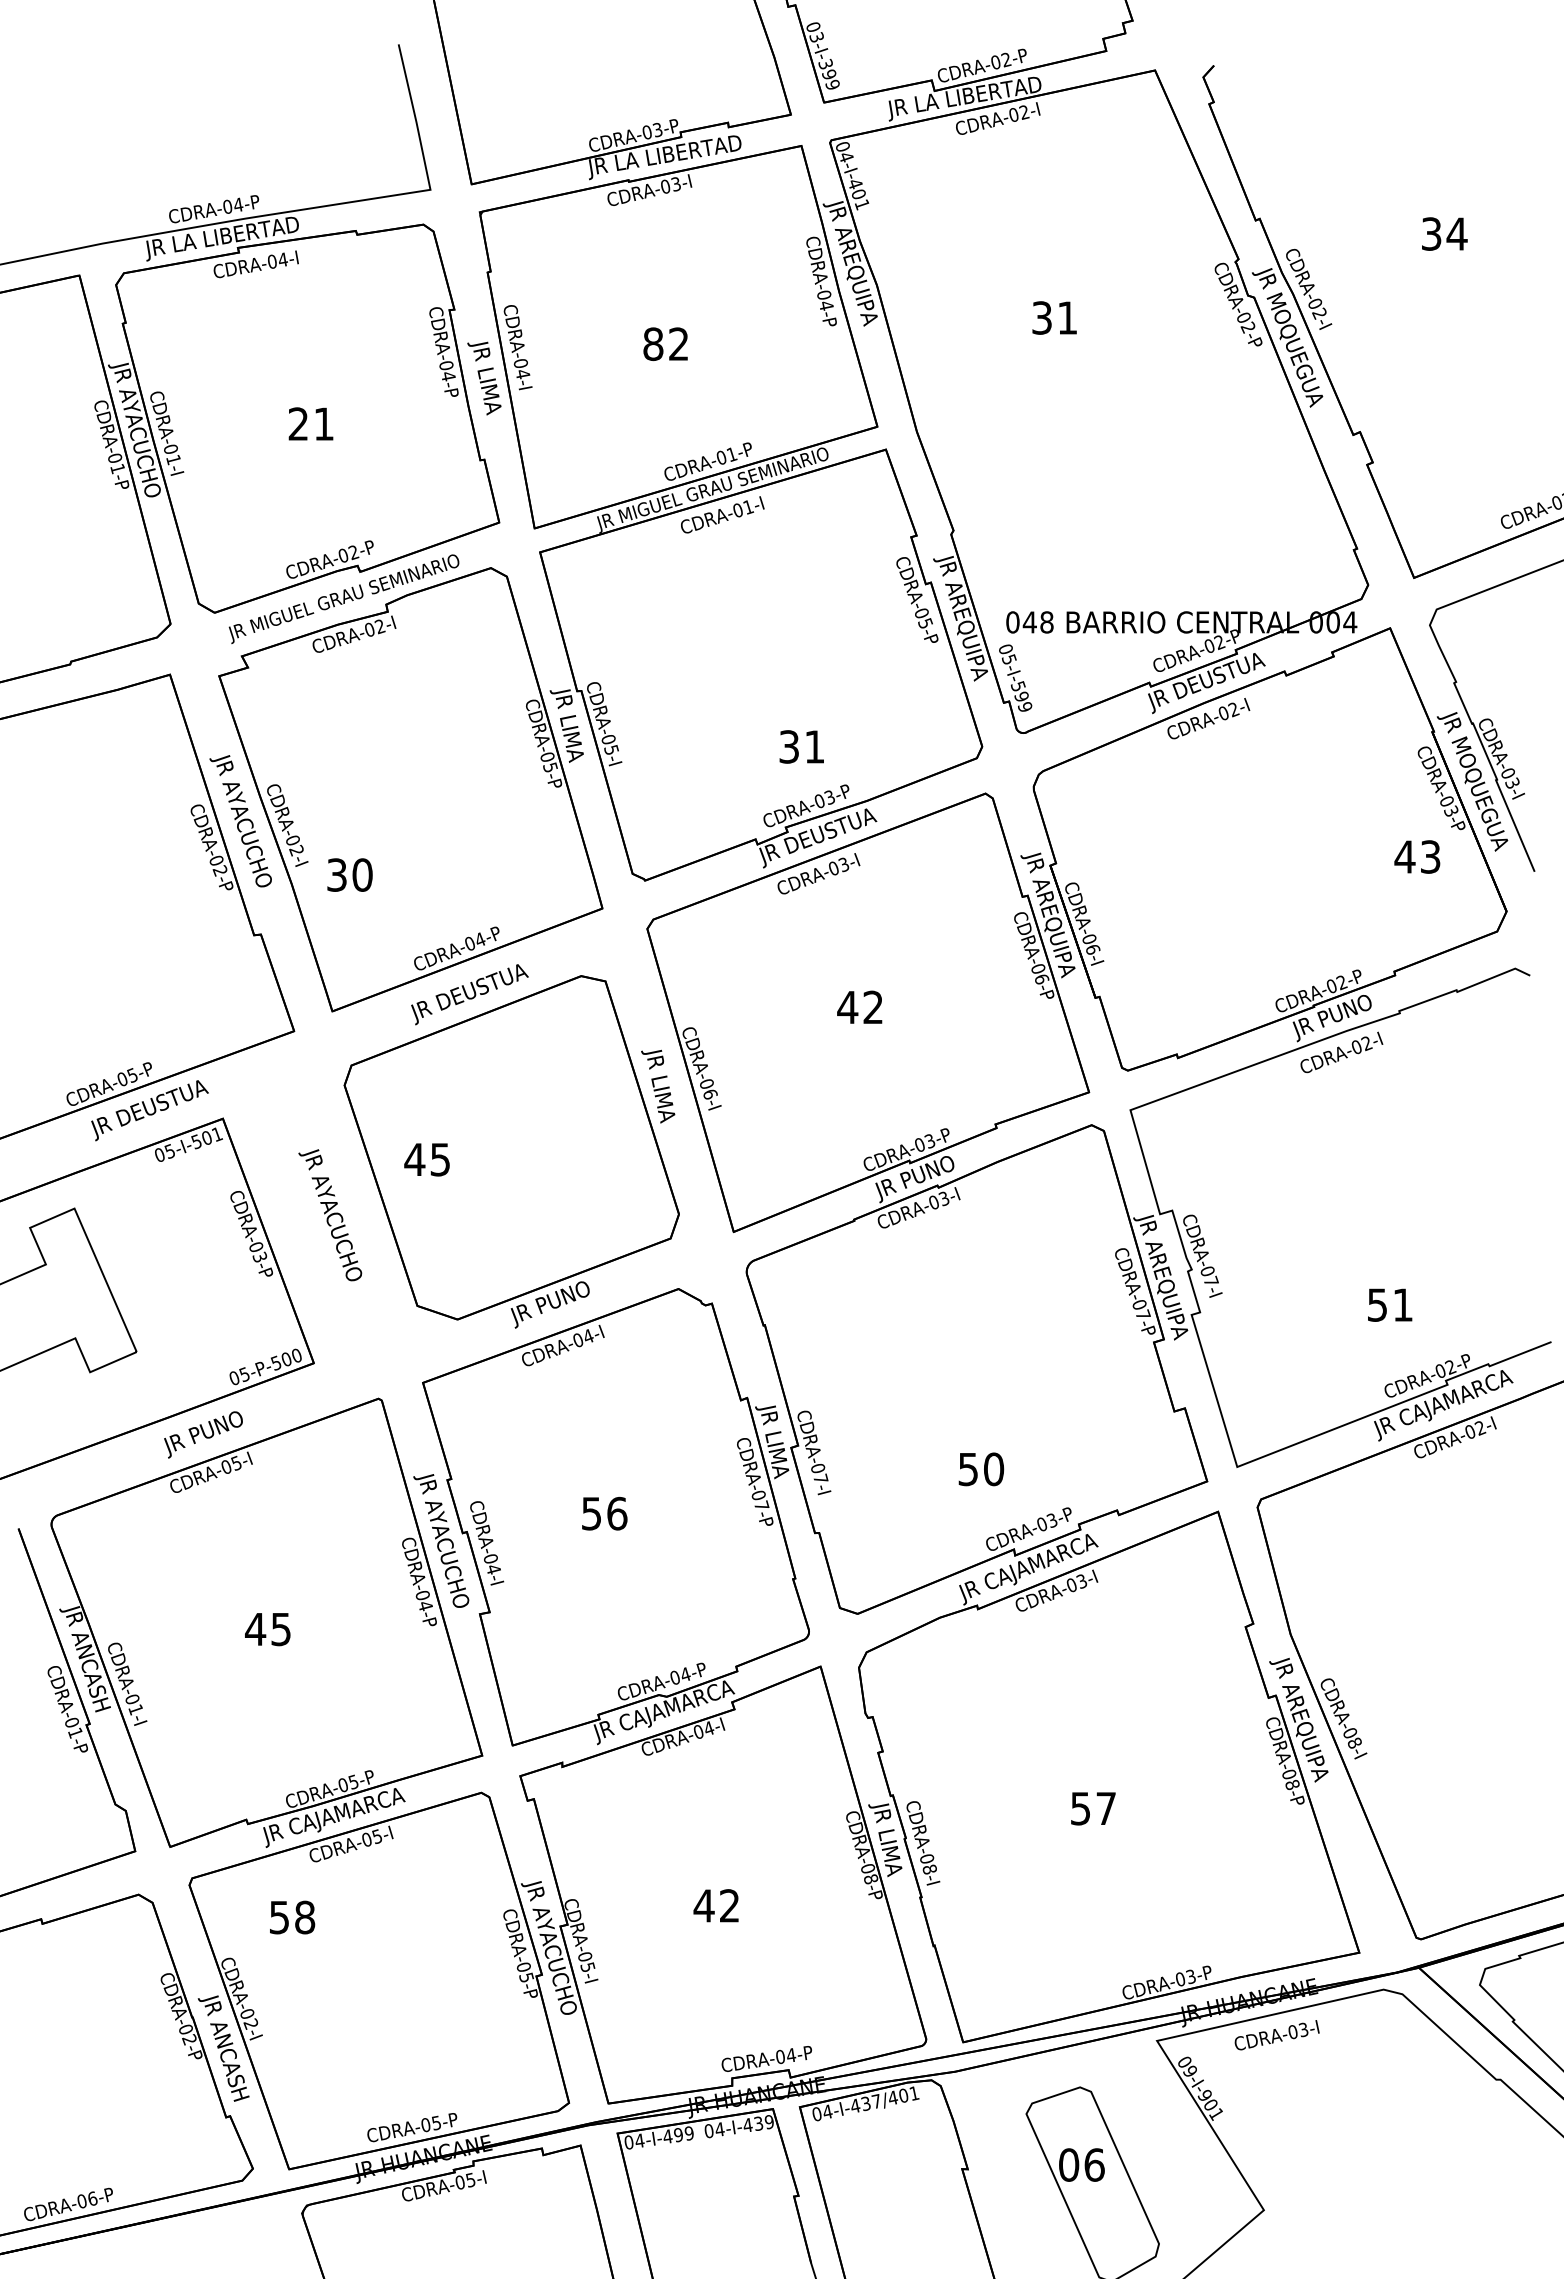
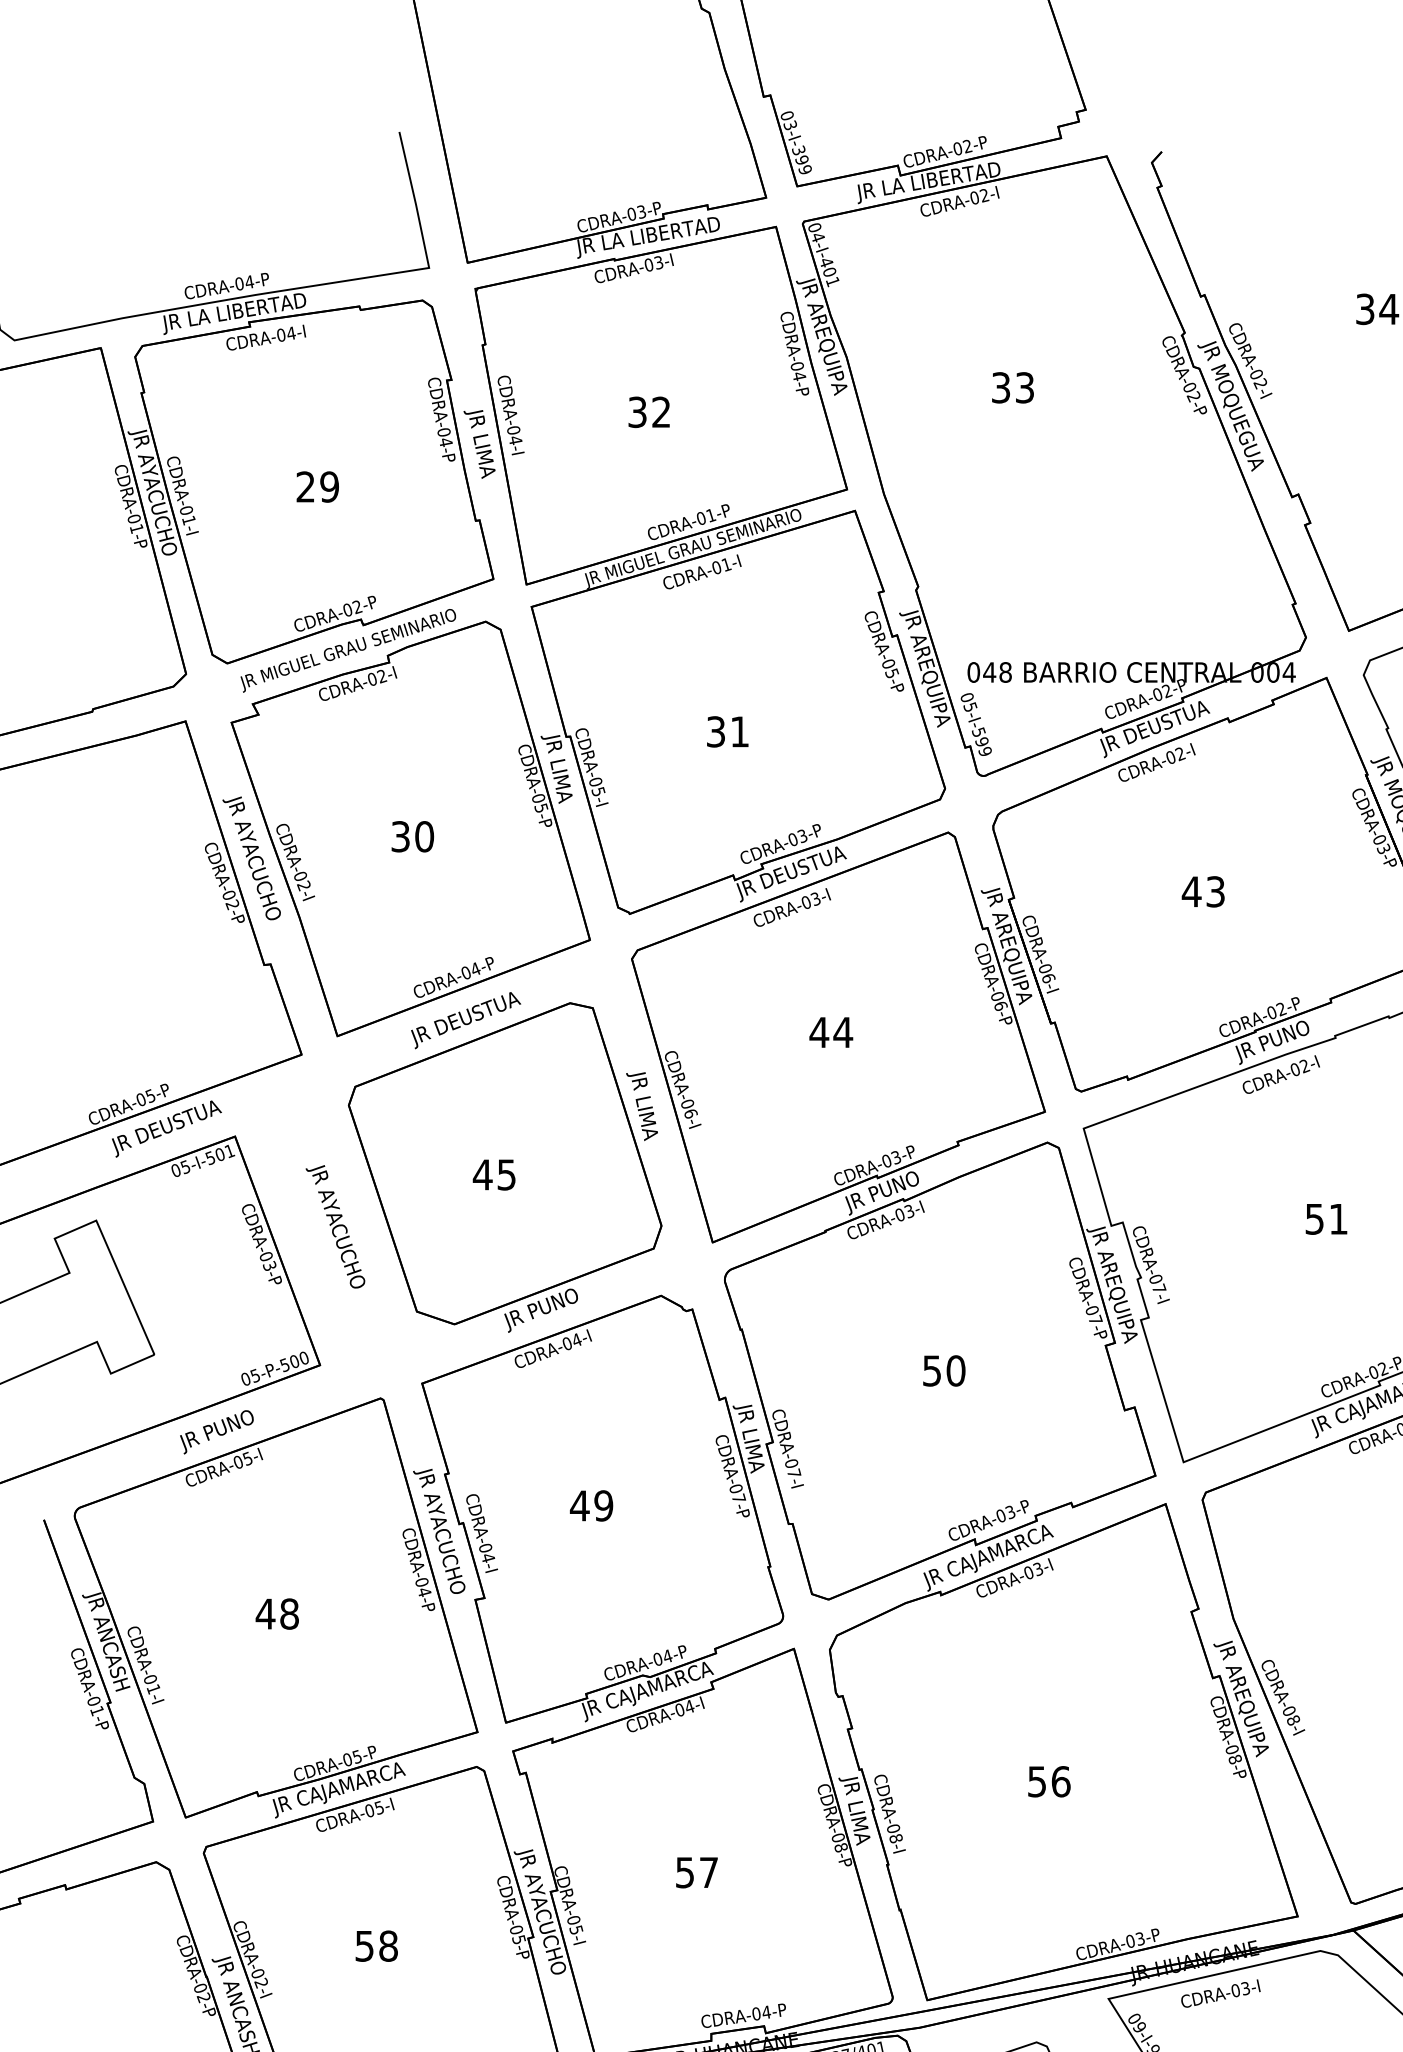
text: (1067, 317) -> (1024, 387), 31 -> 33
text: (653, 344) -> (637, 412), 82 -> 32
text: (324, 423) -> (330, 486), 21 -> 29
text: (801, 746) -> (727, 731), moved
text: (1417, 856) -> (1203, 891), moved
text: (349, 874) -> (412, 836), moved
text: (872, 1006) -> (842, 1031), 42 -> 44
text: (426, 1159) -> (493, 1174), moved
text: (1390, 1304) -> (1326, 1218), moved
text: (981, 1469) -> (944, 1371), moved
text: (604, 1513) -> (591, 1505), 56 -> 49
text: (281, 1629) -> (289, 1614), 45 -> 48
text: (1106, 1808) -> (1061, 1781), 57 -> 56
text: (716, 1905) -> (696, 1872), 42 -> 57
text: (292, 1917) -> (376, 1946), moved

